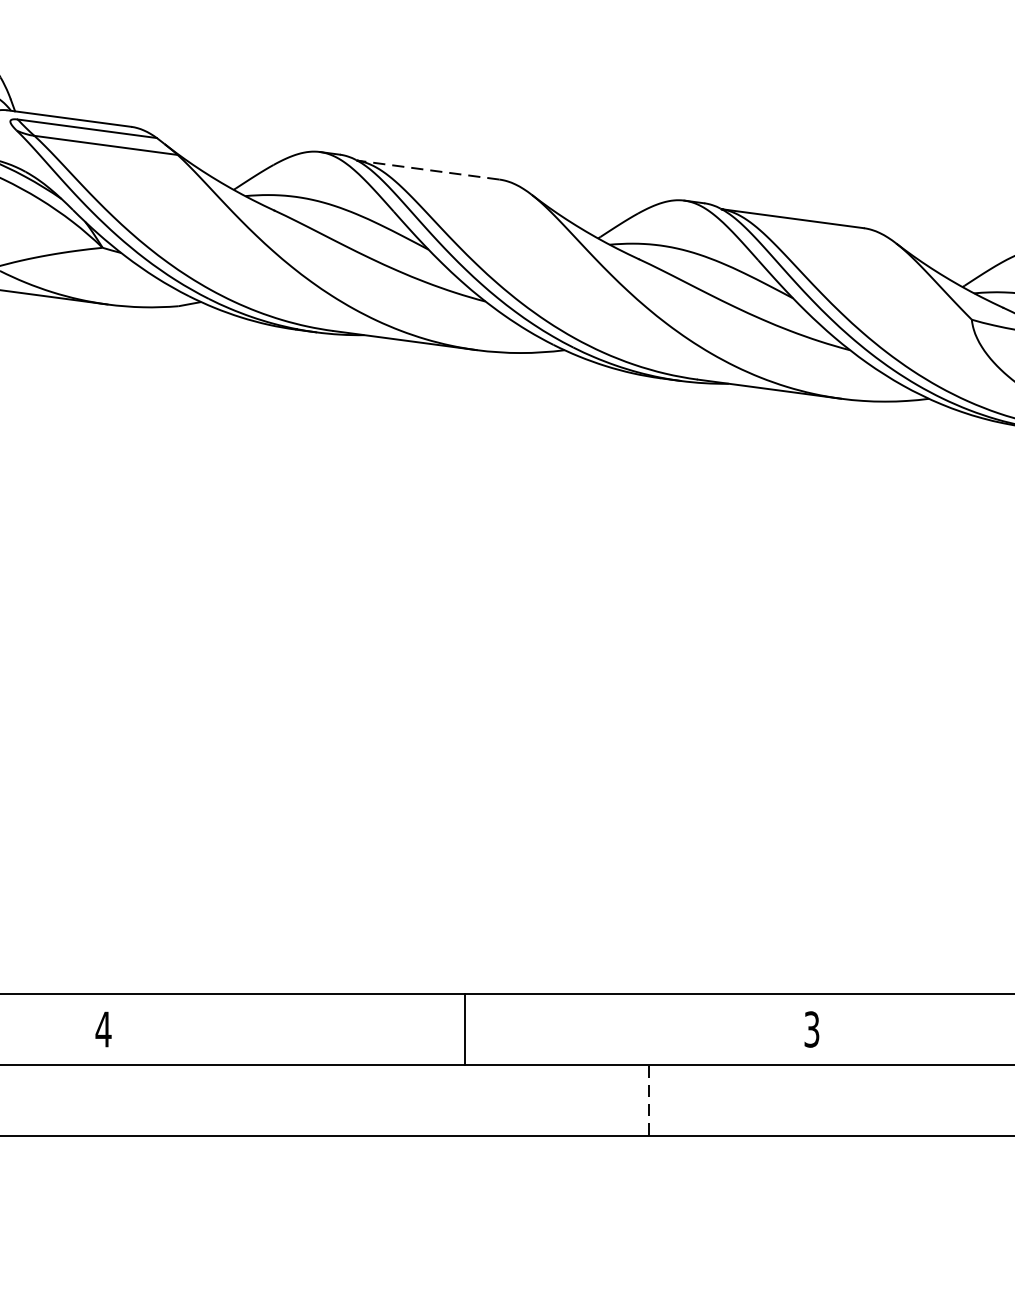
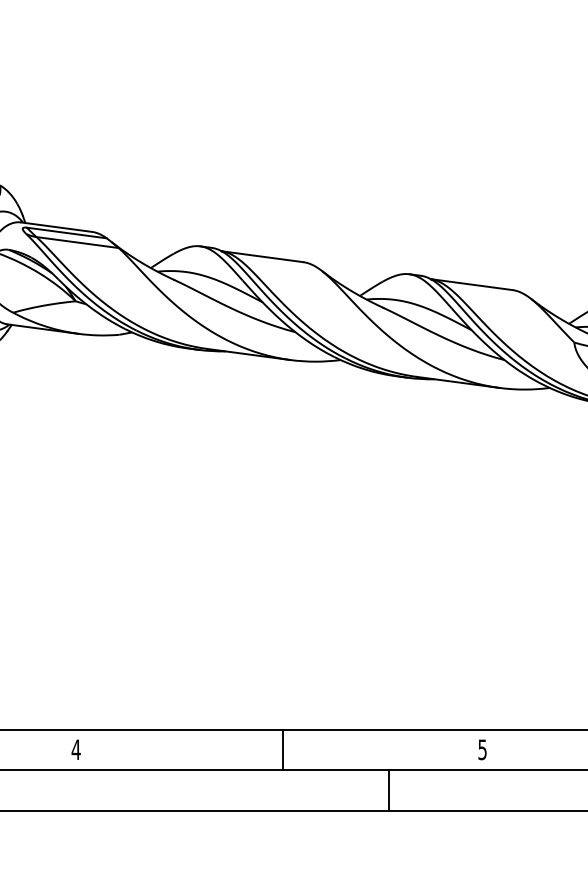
line: (428, 169) -> (262, 256), dashed -> solid
text: (811, 1029) -> (482, 749), 3 -> 5
line: (647, 1098) -> (388, 789), dashed -> solid

